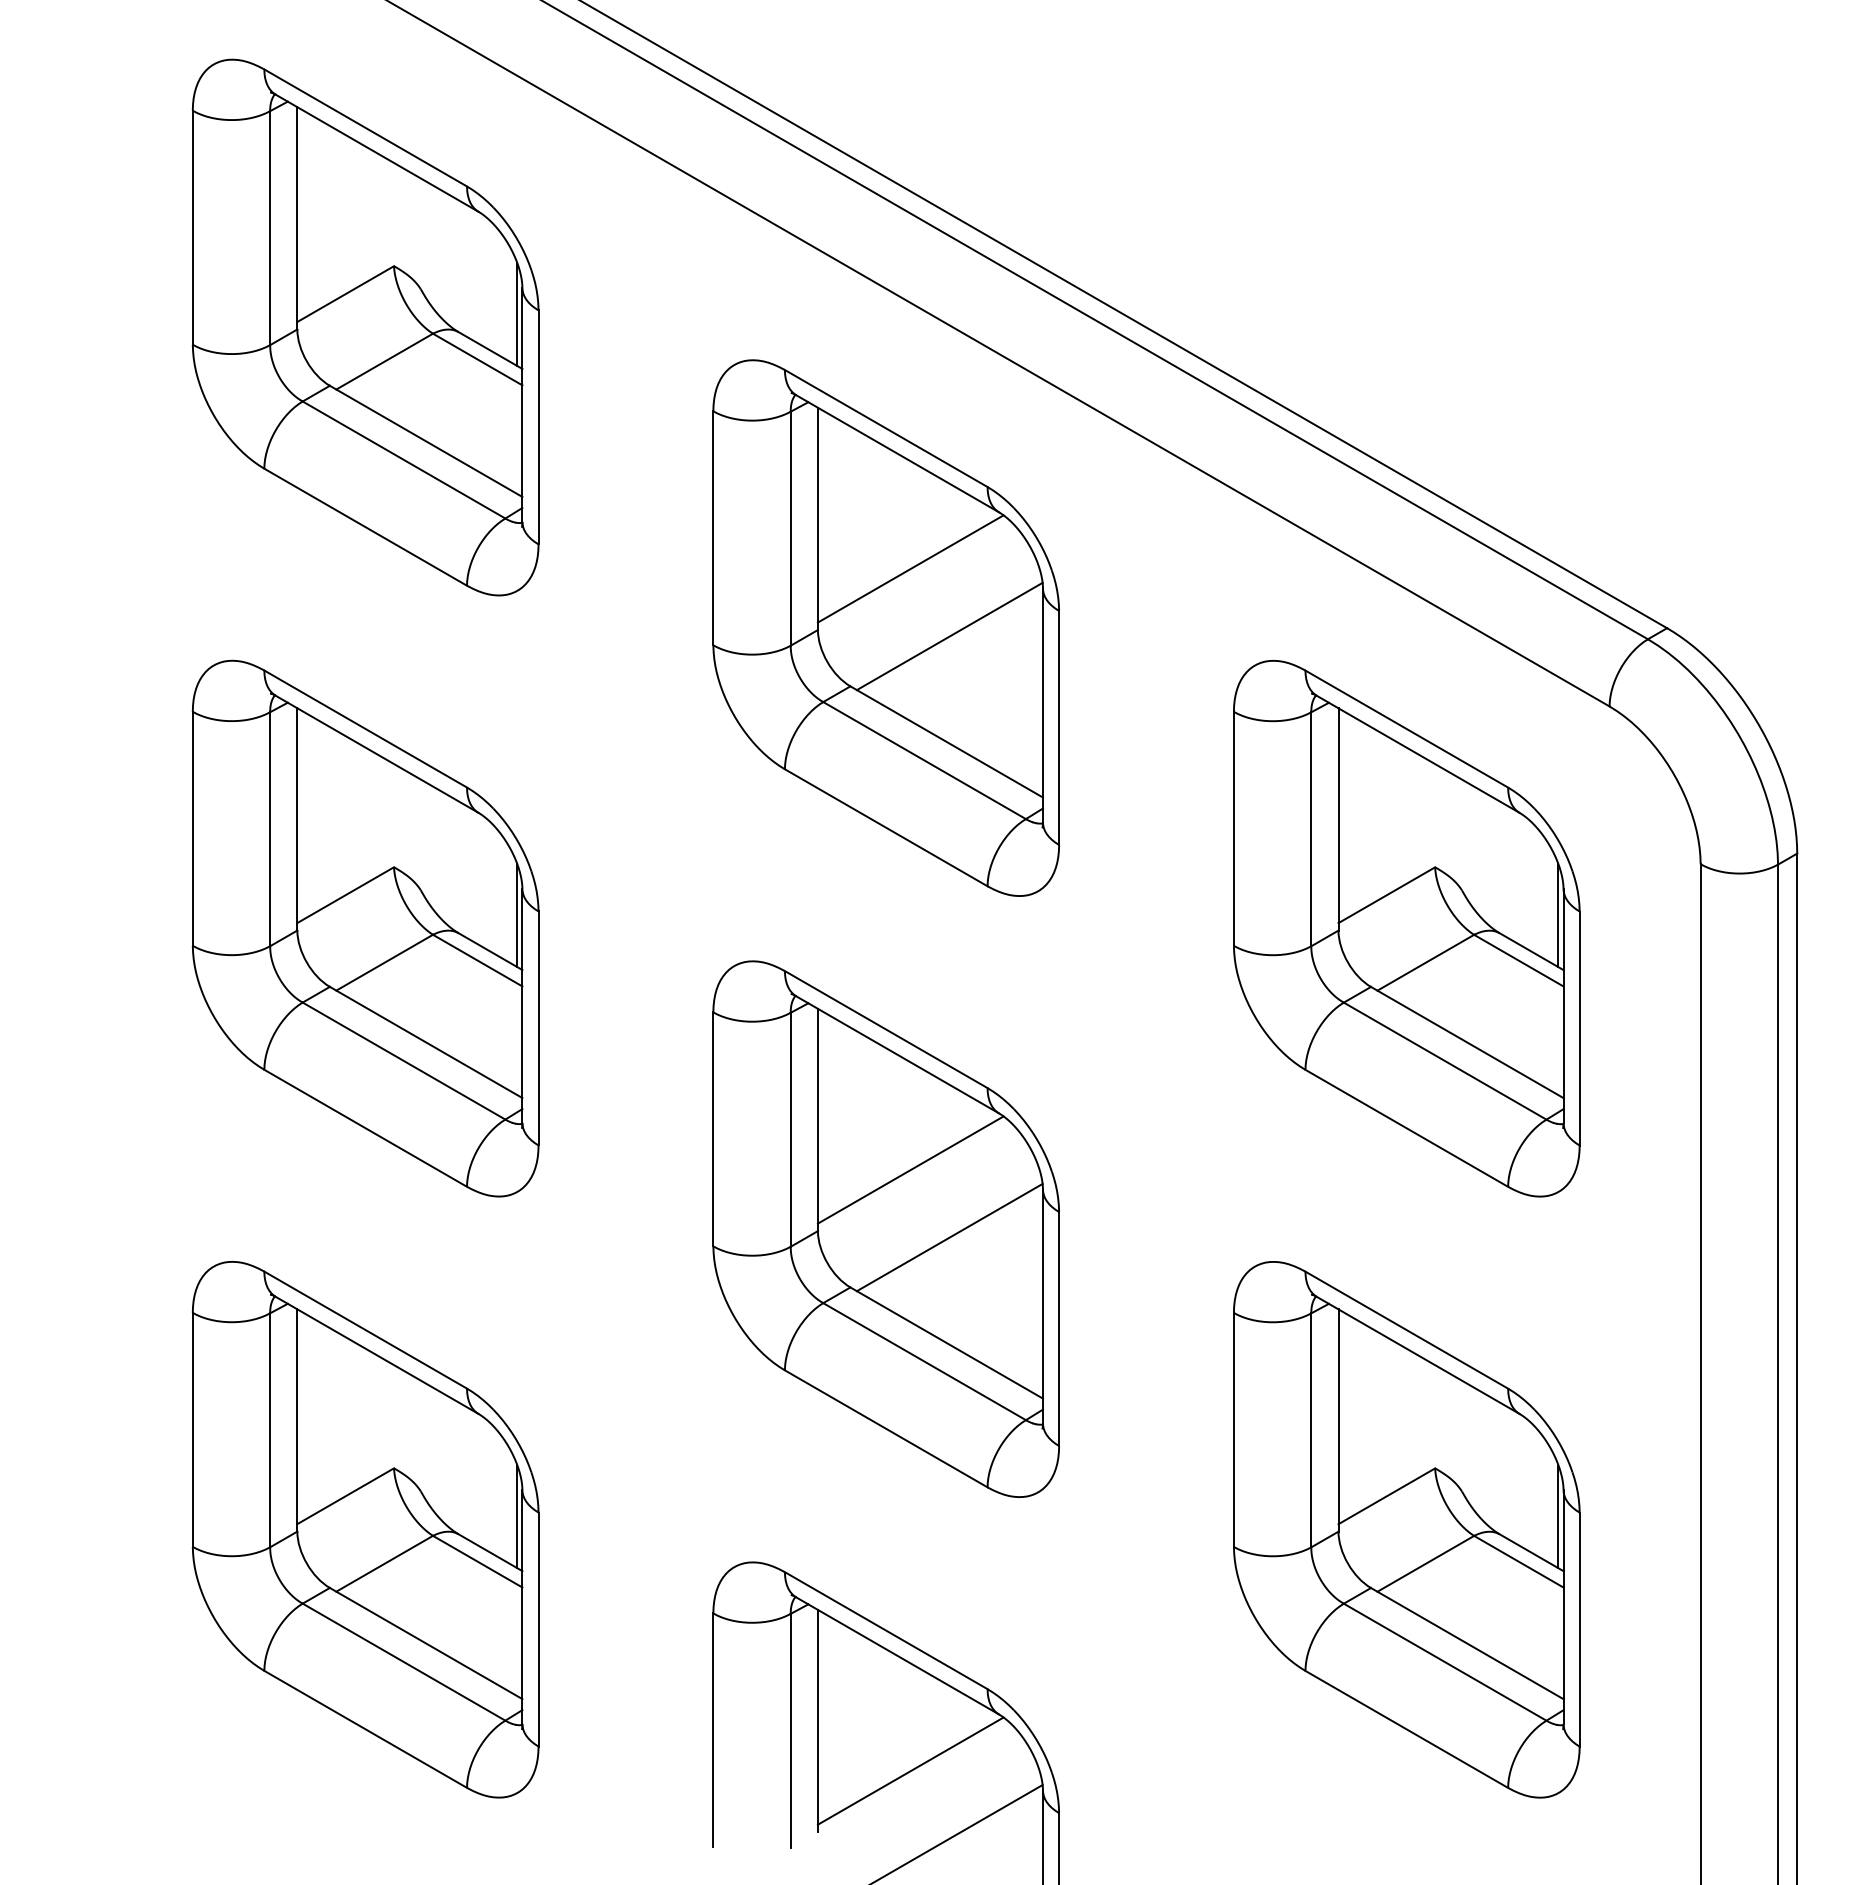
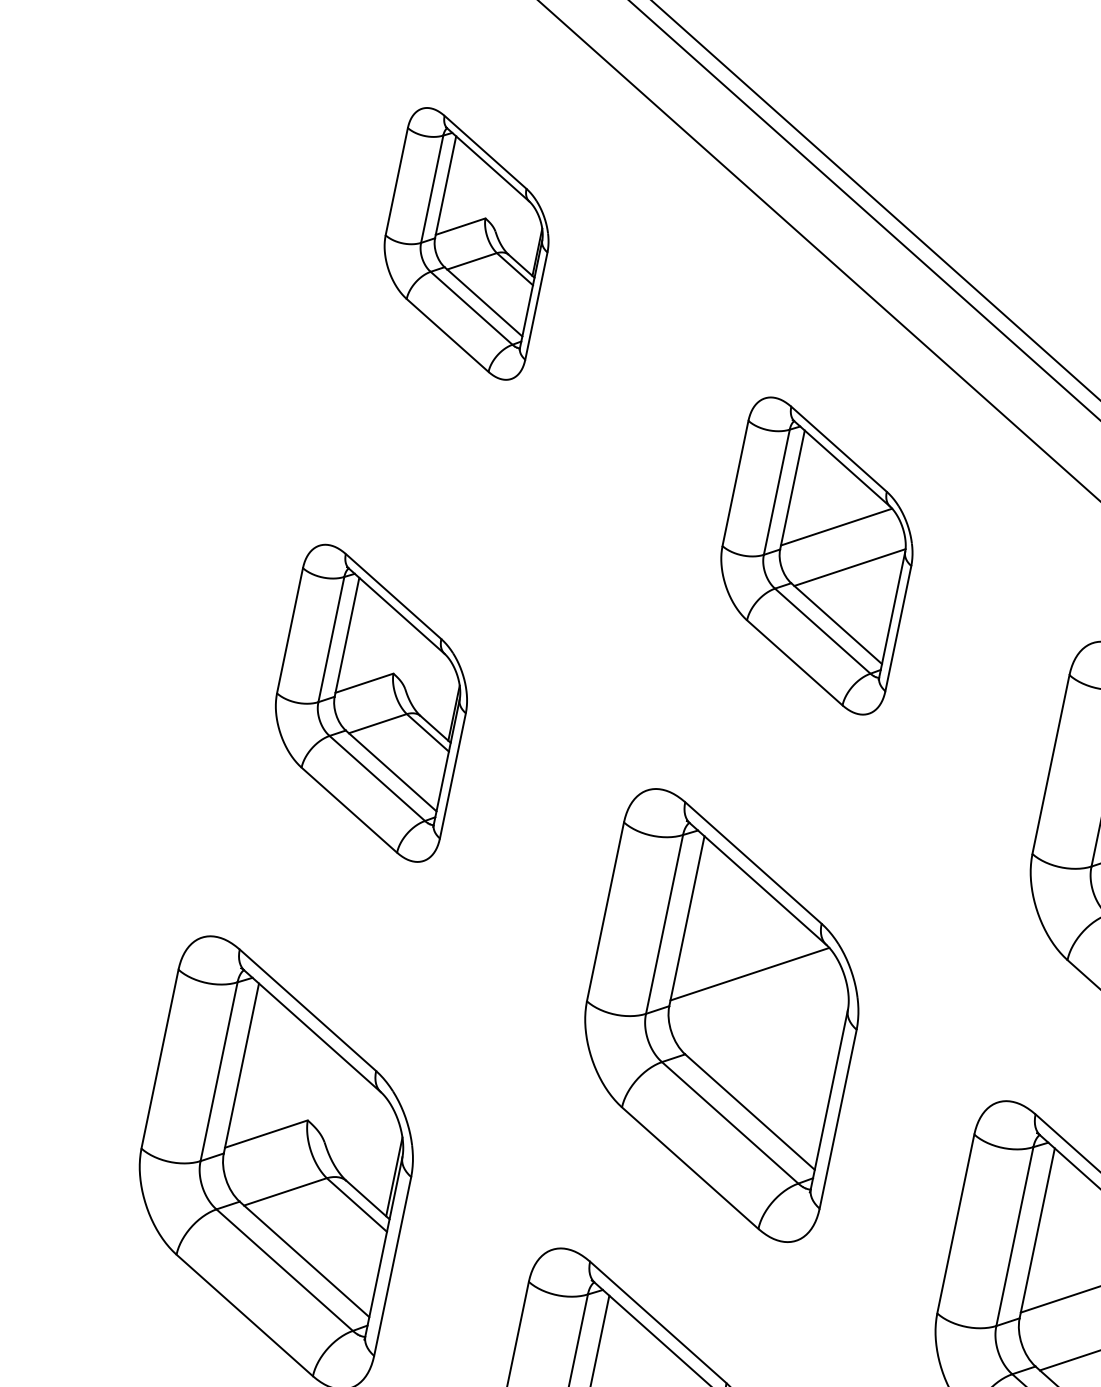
part: (365, 327) -> (466, 243), size x0.6
part: (885, 627) -> (816, 555), size x0.7
part: (365, 928) -> (371, 703), size x0.7
line: (949, 1237) -> (768, 1031), removed

